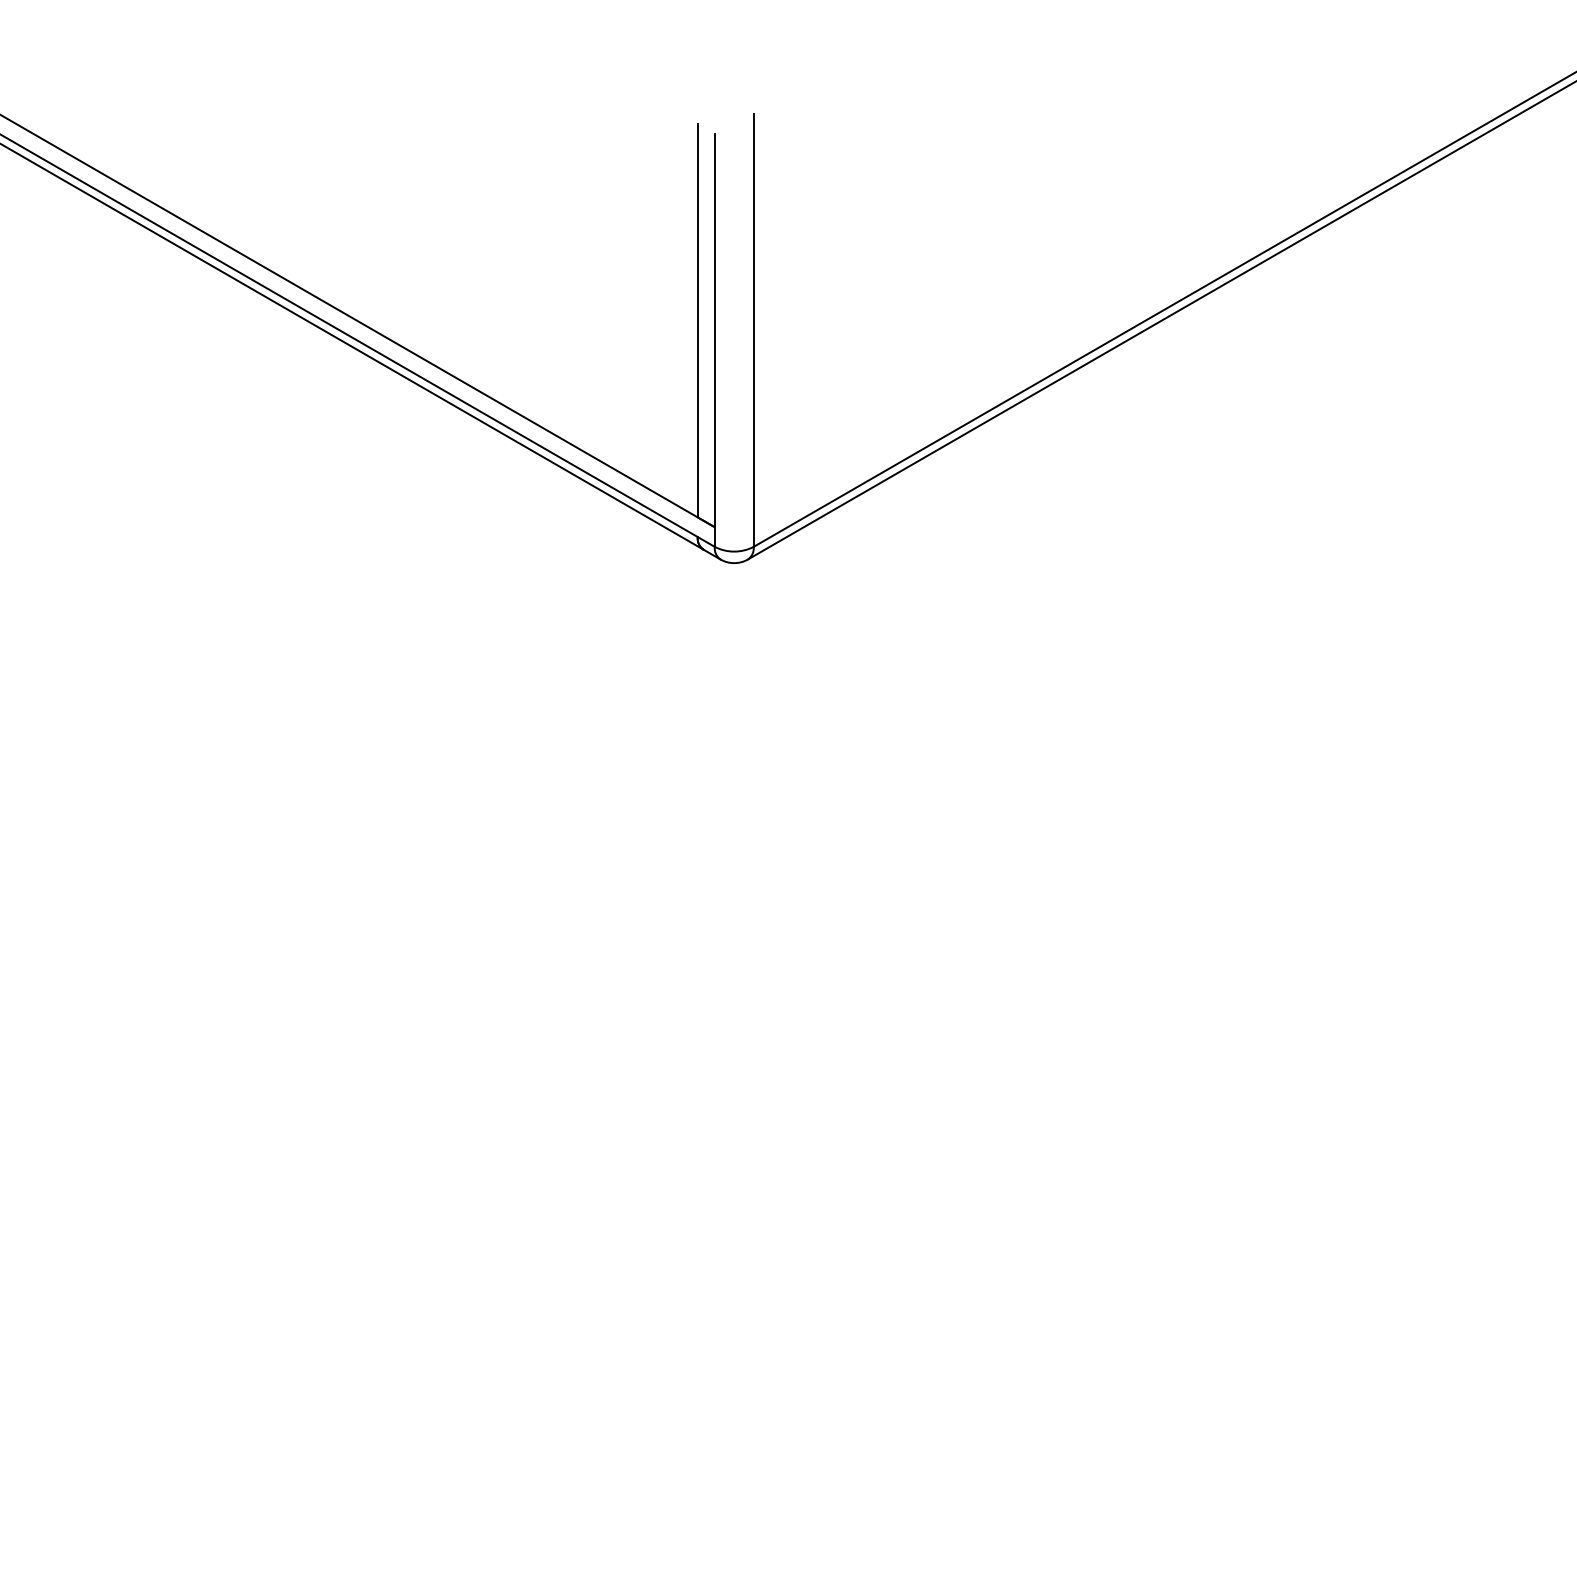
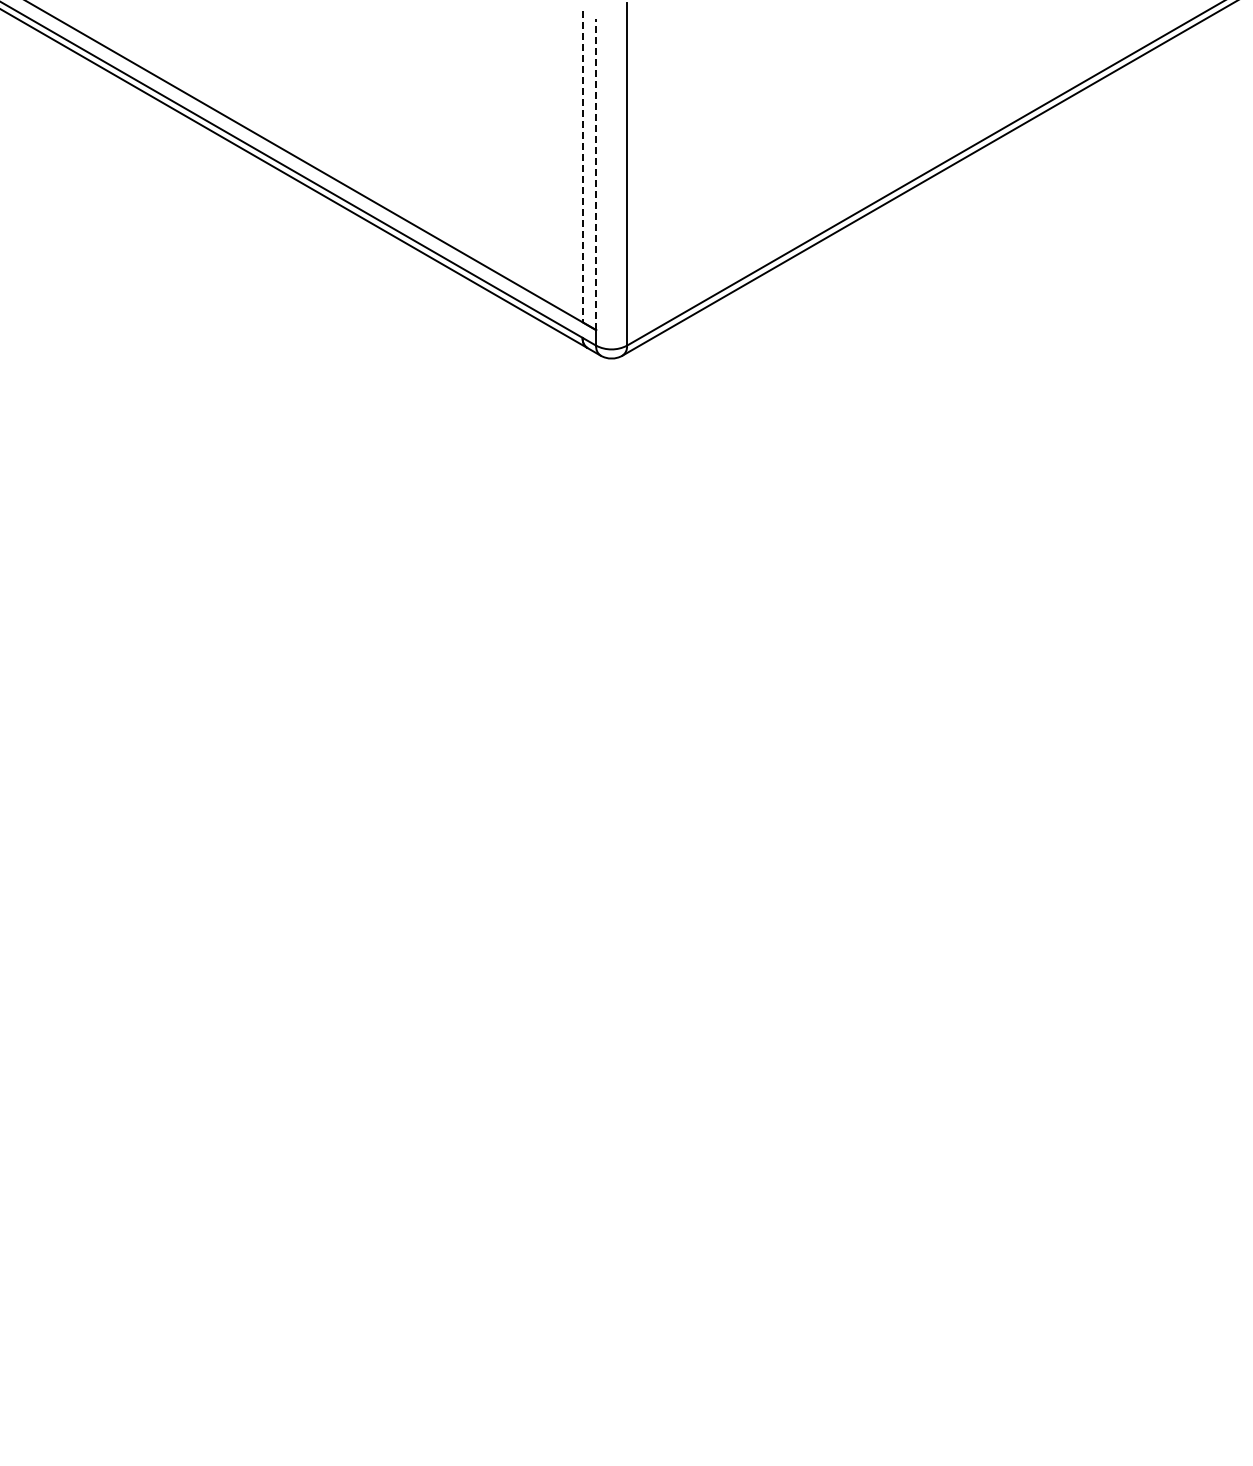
line: (697, 320) -> (582, 166), solid -> dashed
line: (715, 330) -> (596, 174), solid -> dashed

